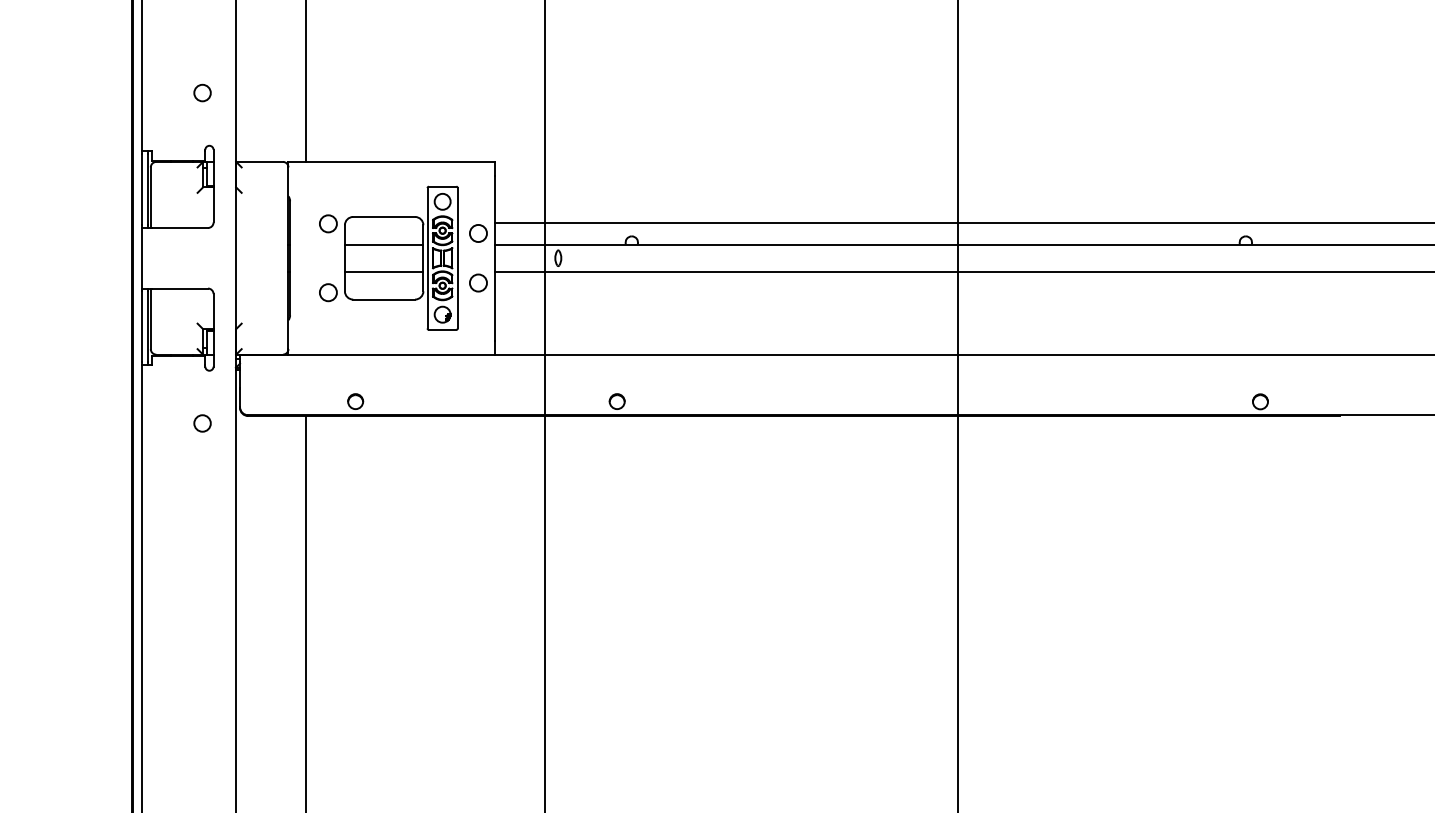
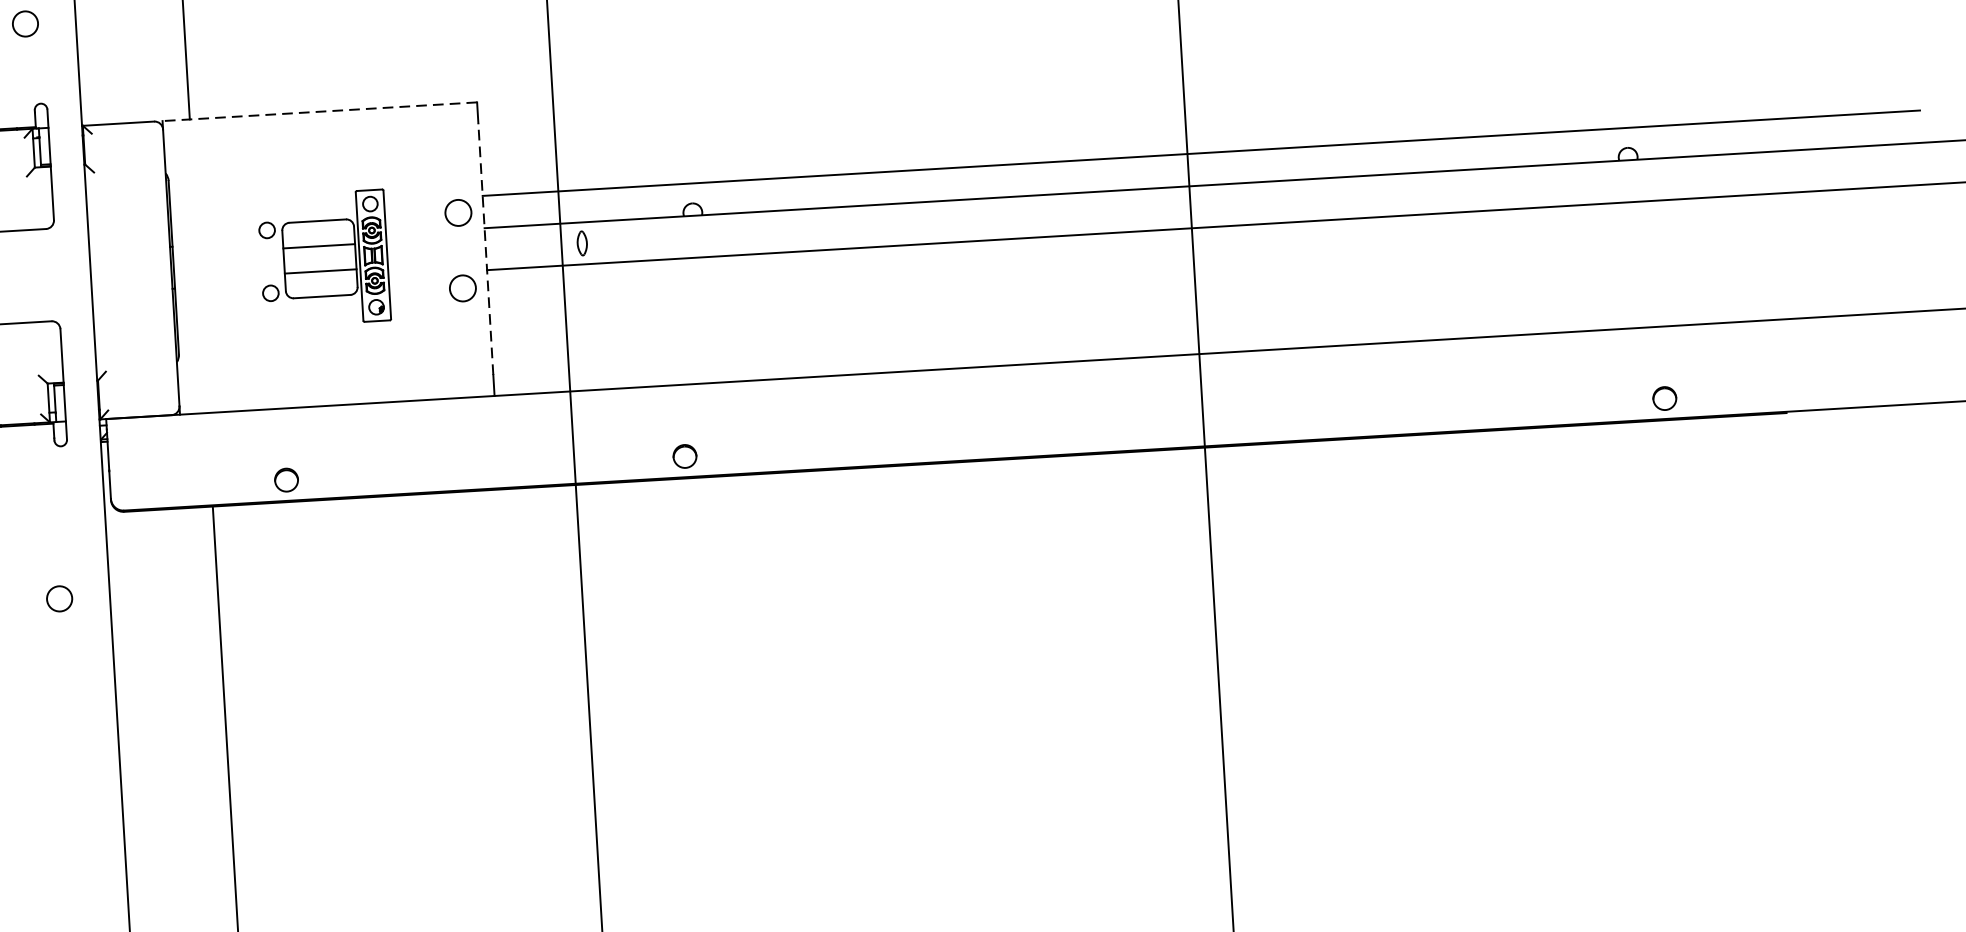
line: (391, 161) -> (319, 111), solid -> dashed
part: (388, 257) -> (323, 257), size x0.6
line: (494, 258) -> (485, 249), solid -> dashed
circle: (202, 423) -> (59, 598), moved

